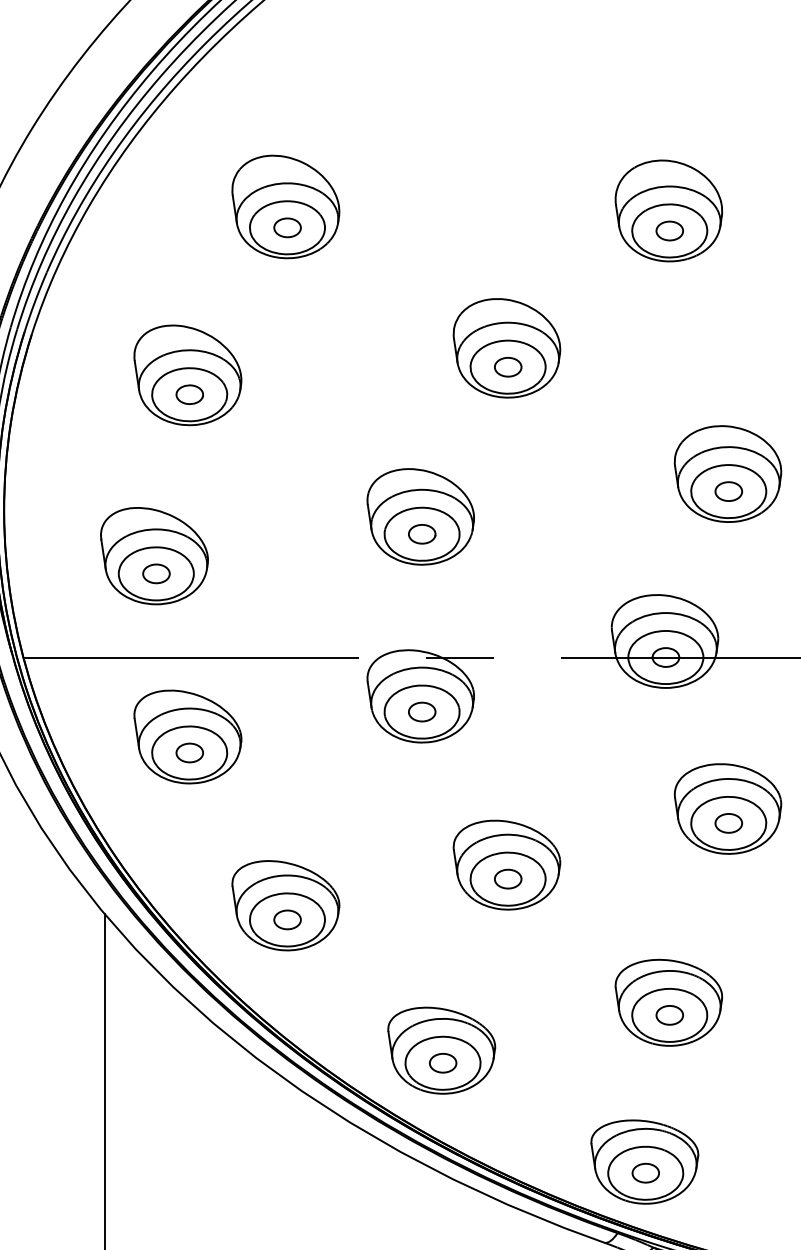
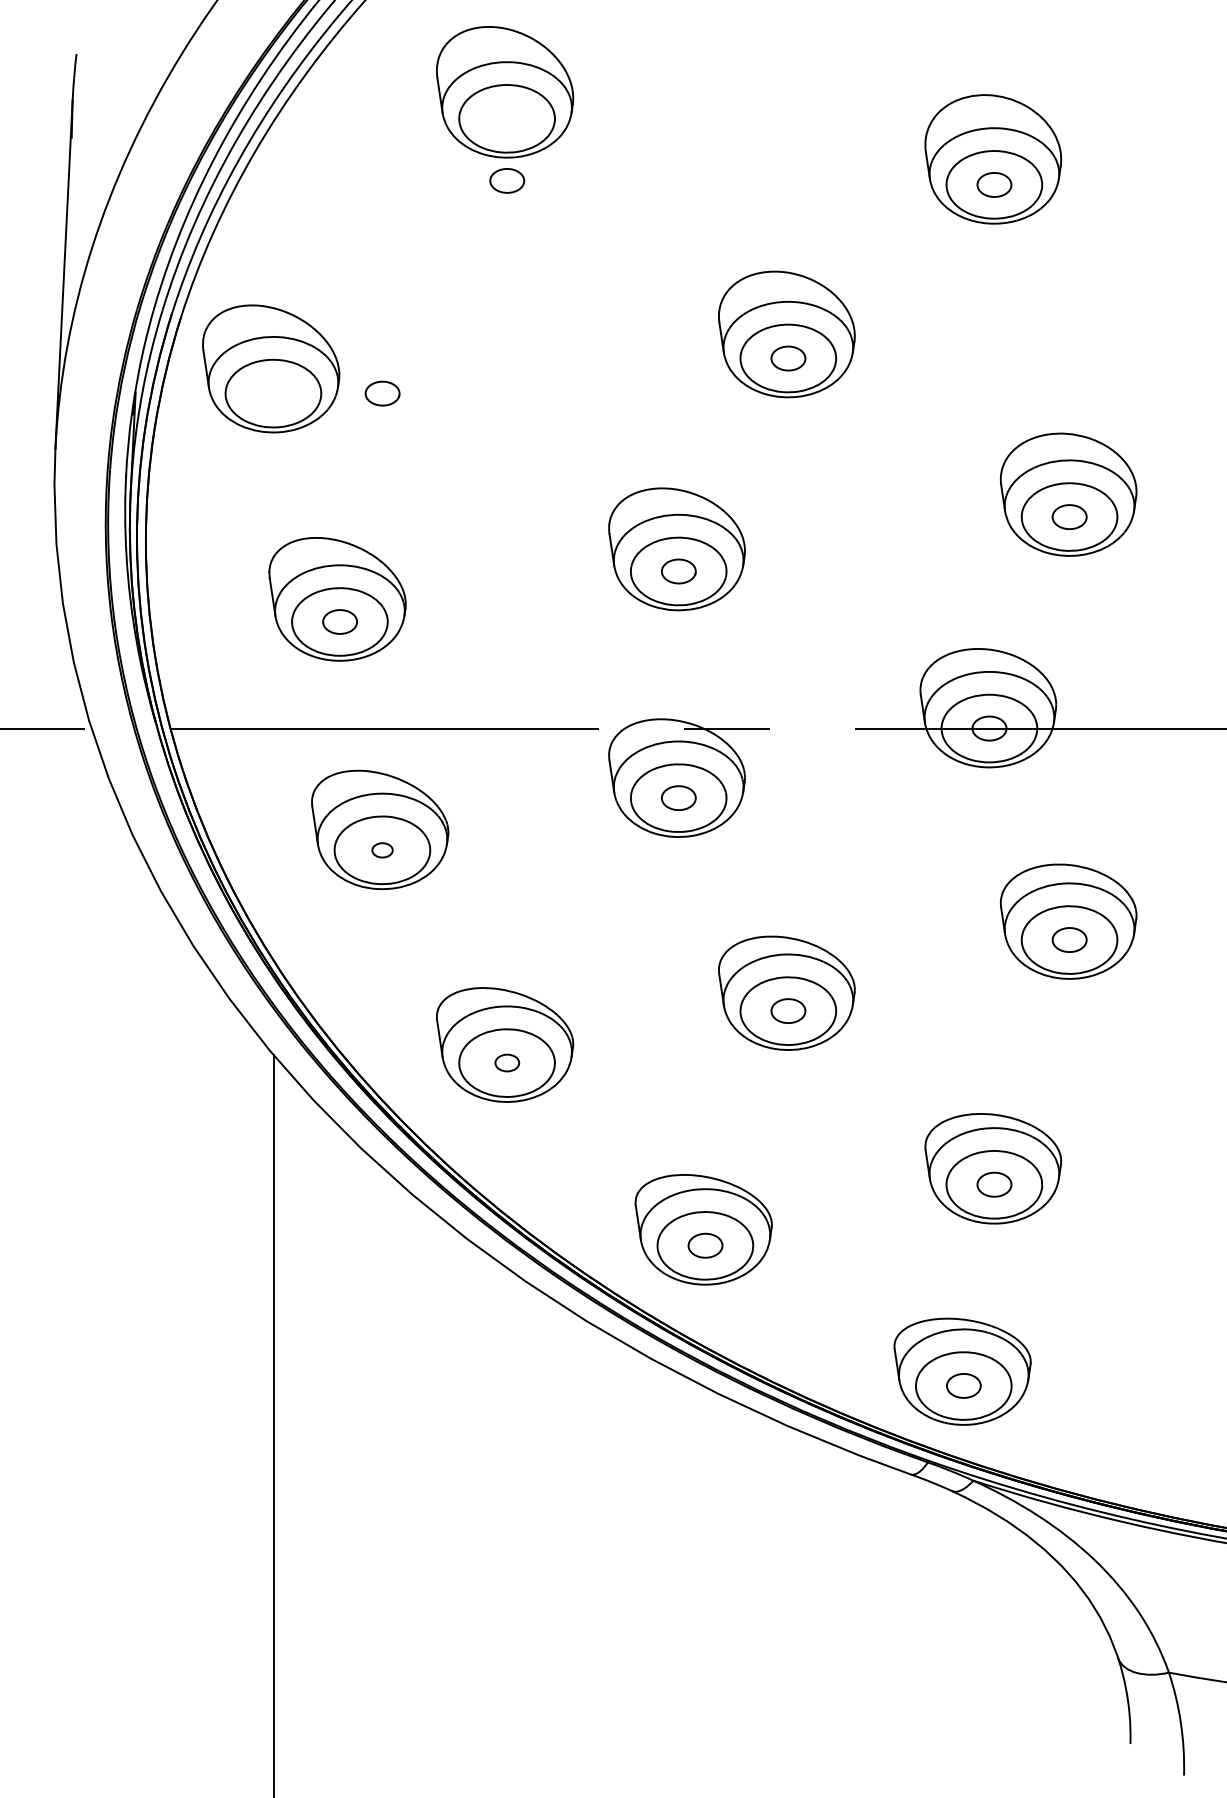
part: (286, 207) -> (505, 92), moved
part: (188, 375) -> (271, 368), moved
part: (189, 753) -> (382, 850), size x0.6
part: (287, 919) -> (507, 1062), size x0.7

